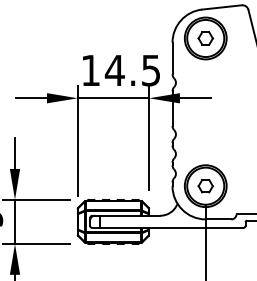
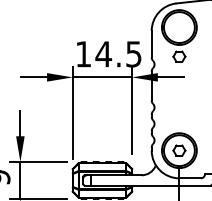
part: (205, 38) -> (179, 56), moved

